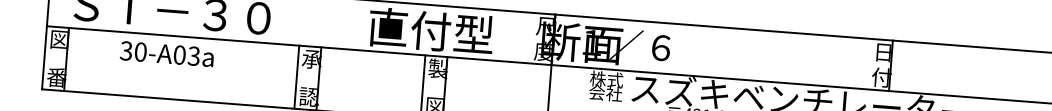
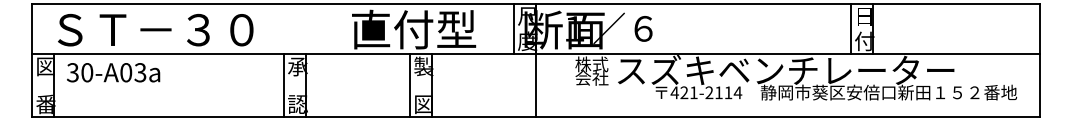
line: (530, 37) -> (513, 28), added
text: (167, 53) -> (113, 72), moved
line: (868, 63) -> (850, 28), added

